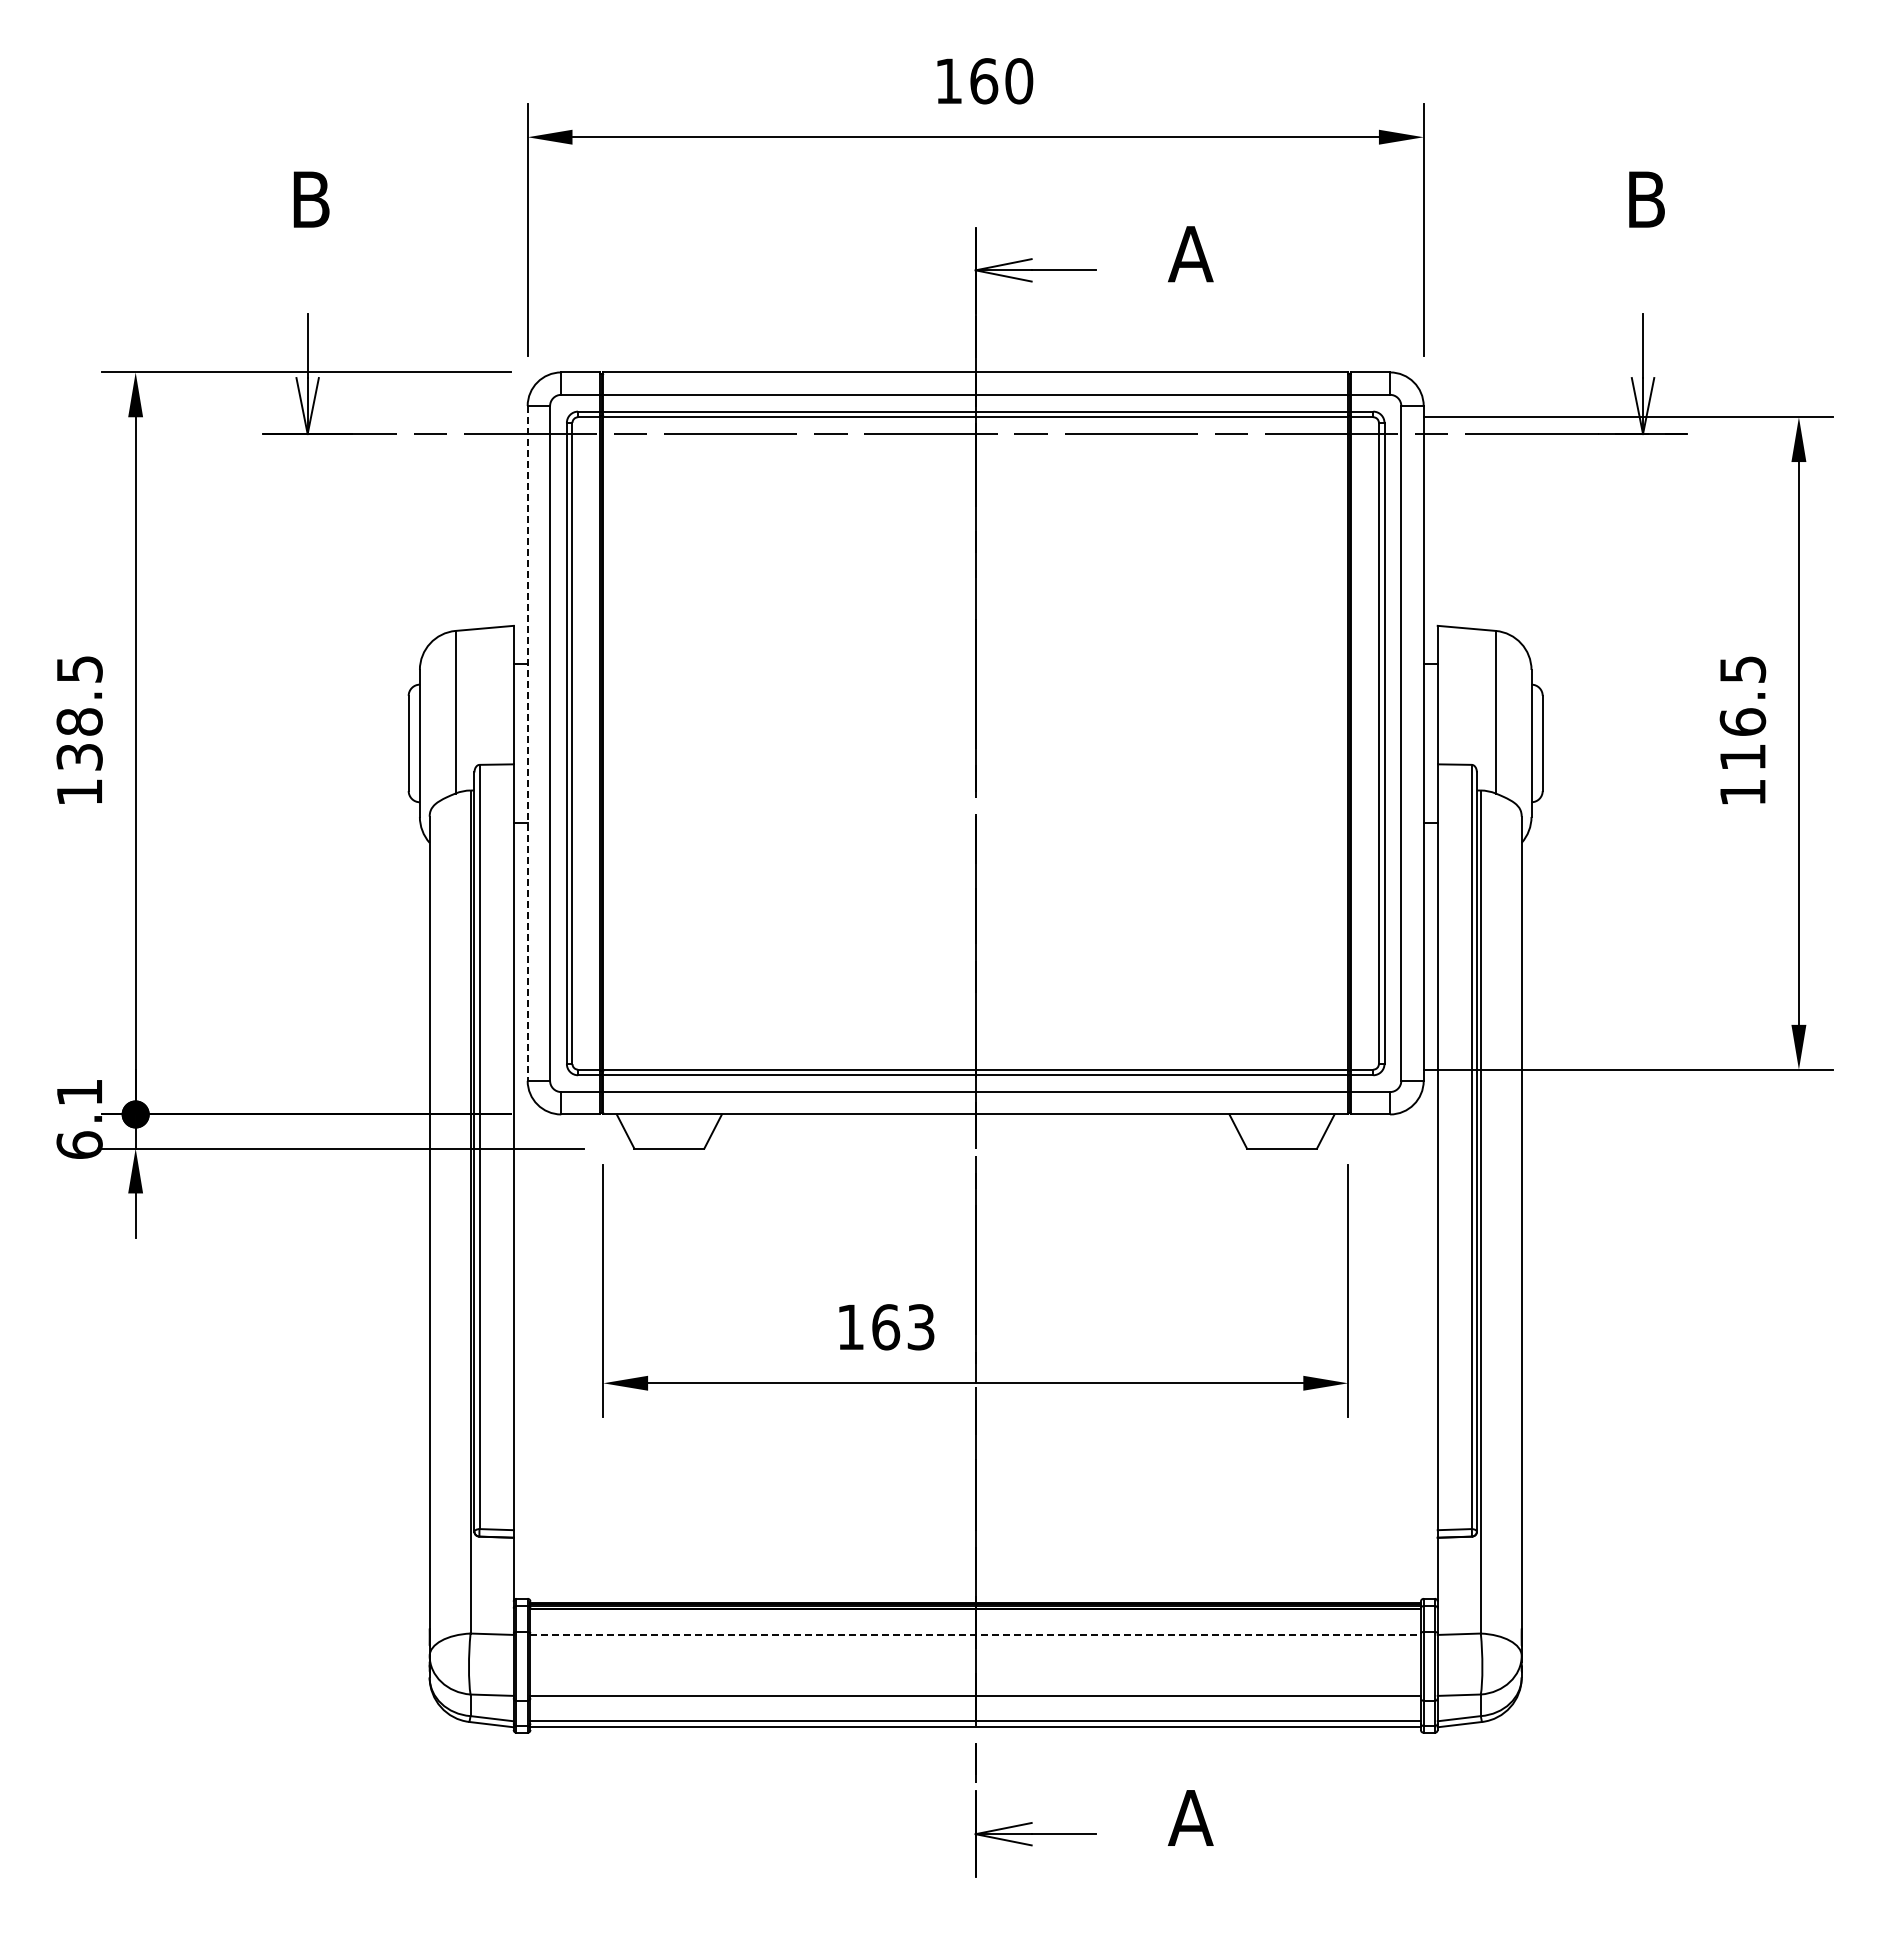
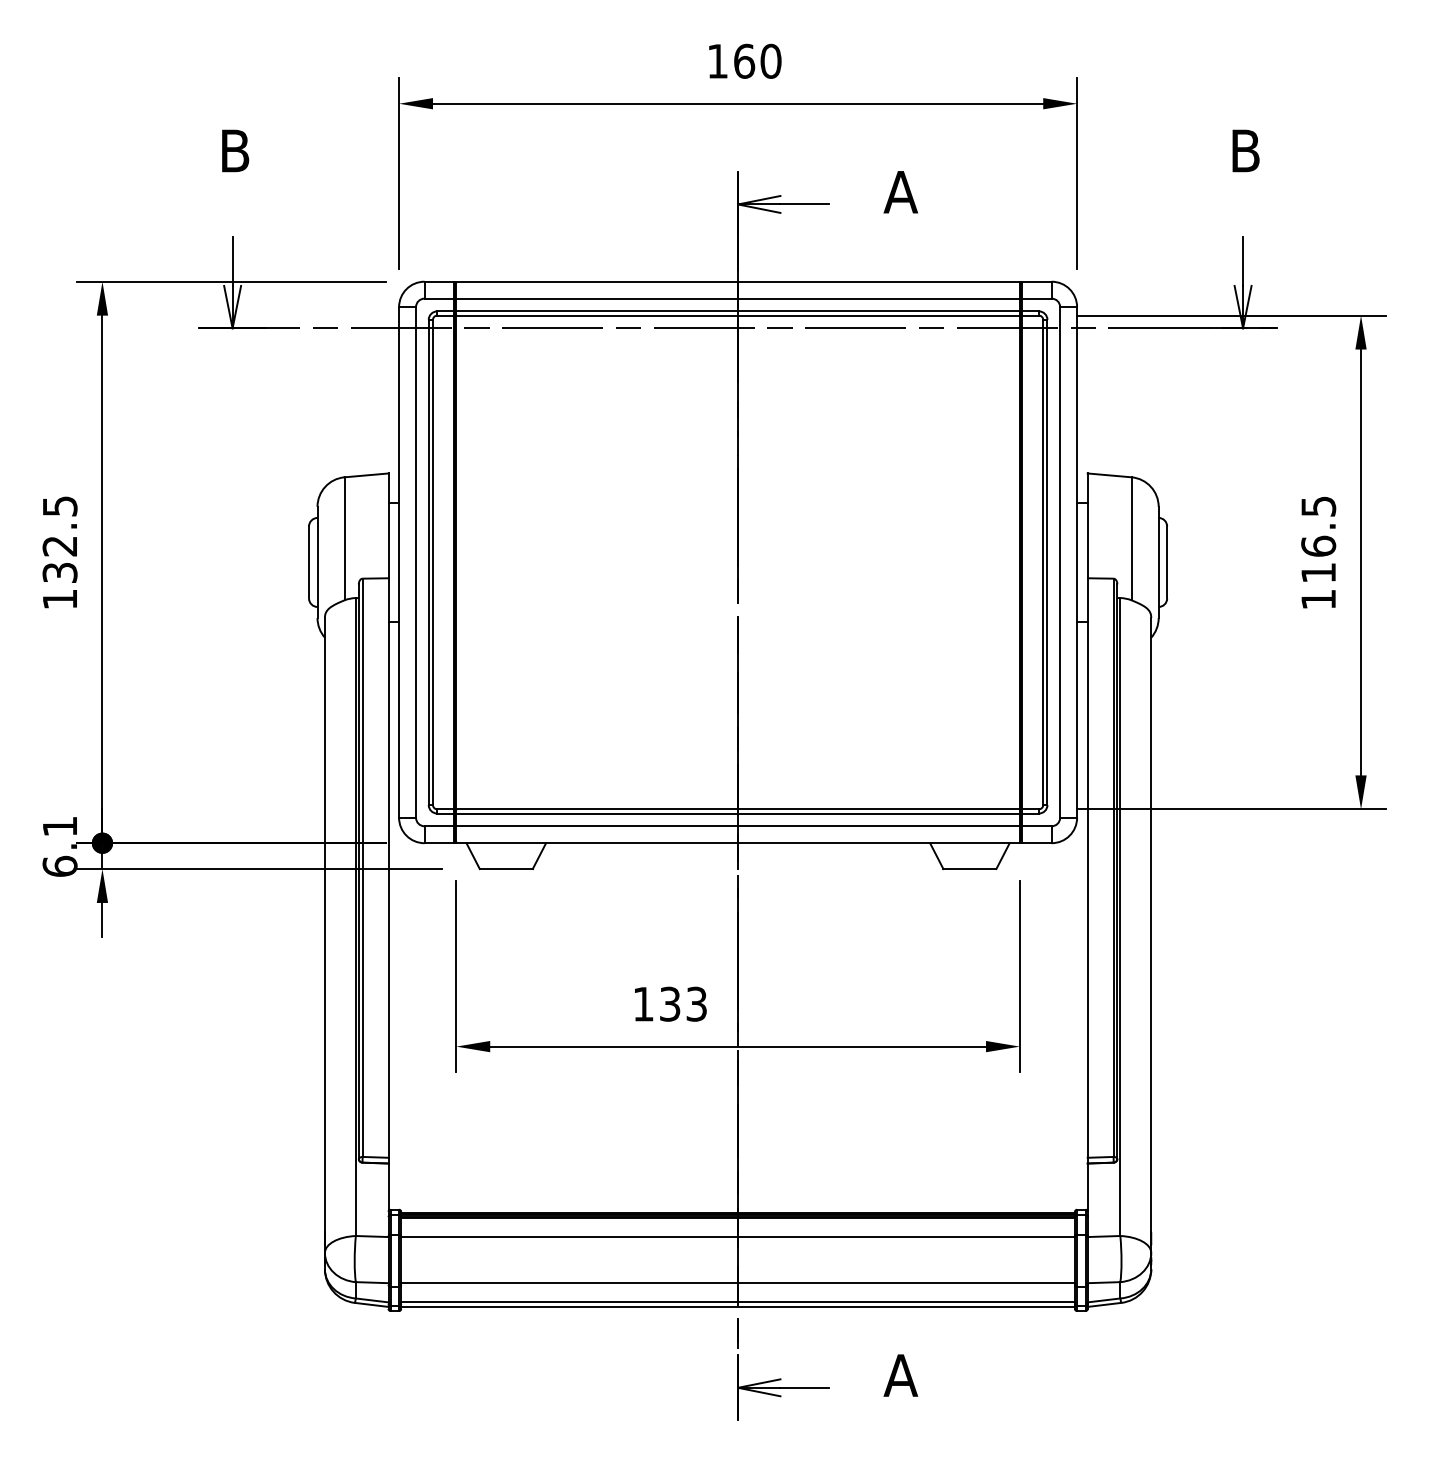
text: (79, 721) -> (59, 545), 138.5 -> 132.5
line: (527, 743) -> (398, 562), dashed -> solid
text: (886, 1327) -> (670, 1004), 163 -> 133
line: (976, 1634) -> (738, 1236), dashed -> solid

